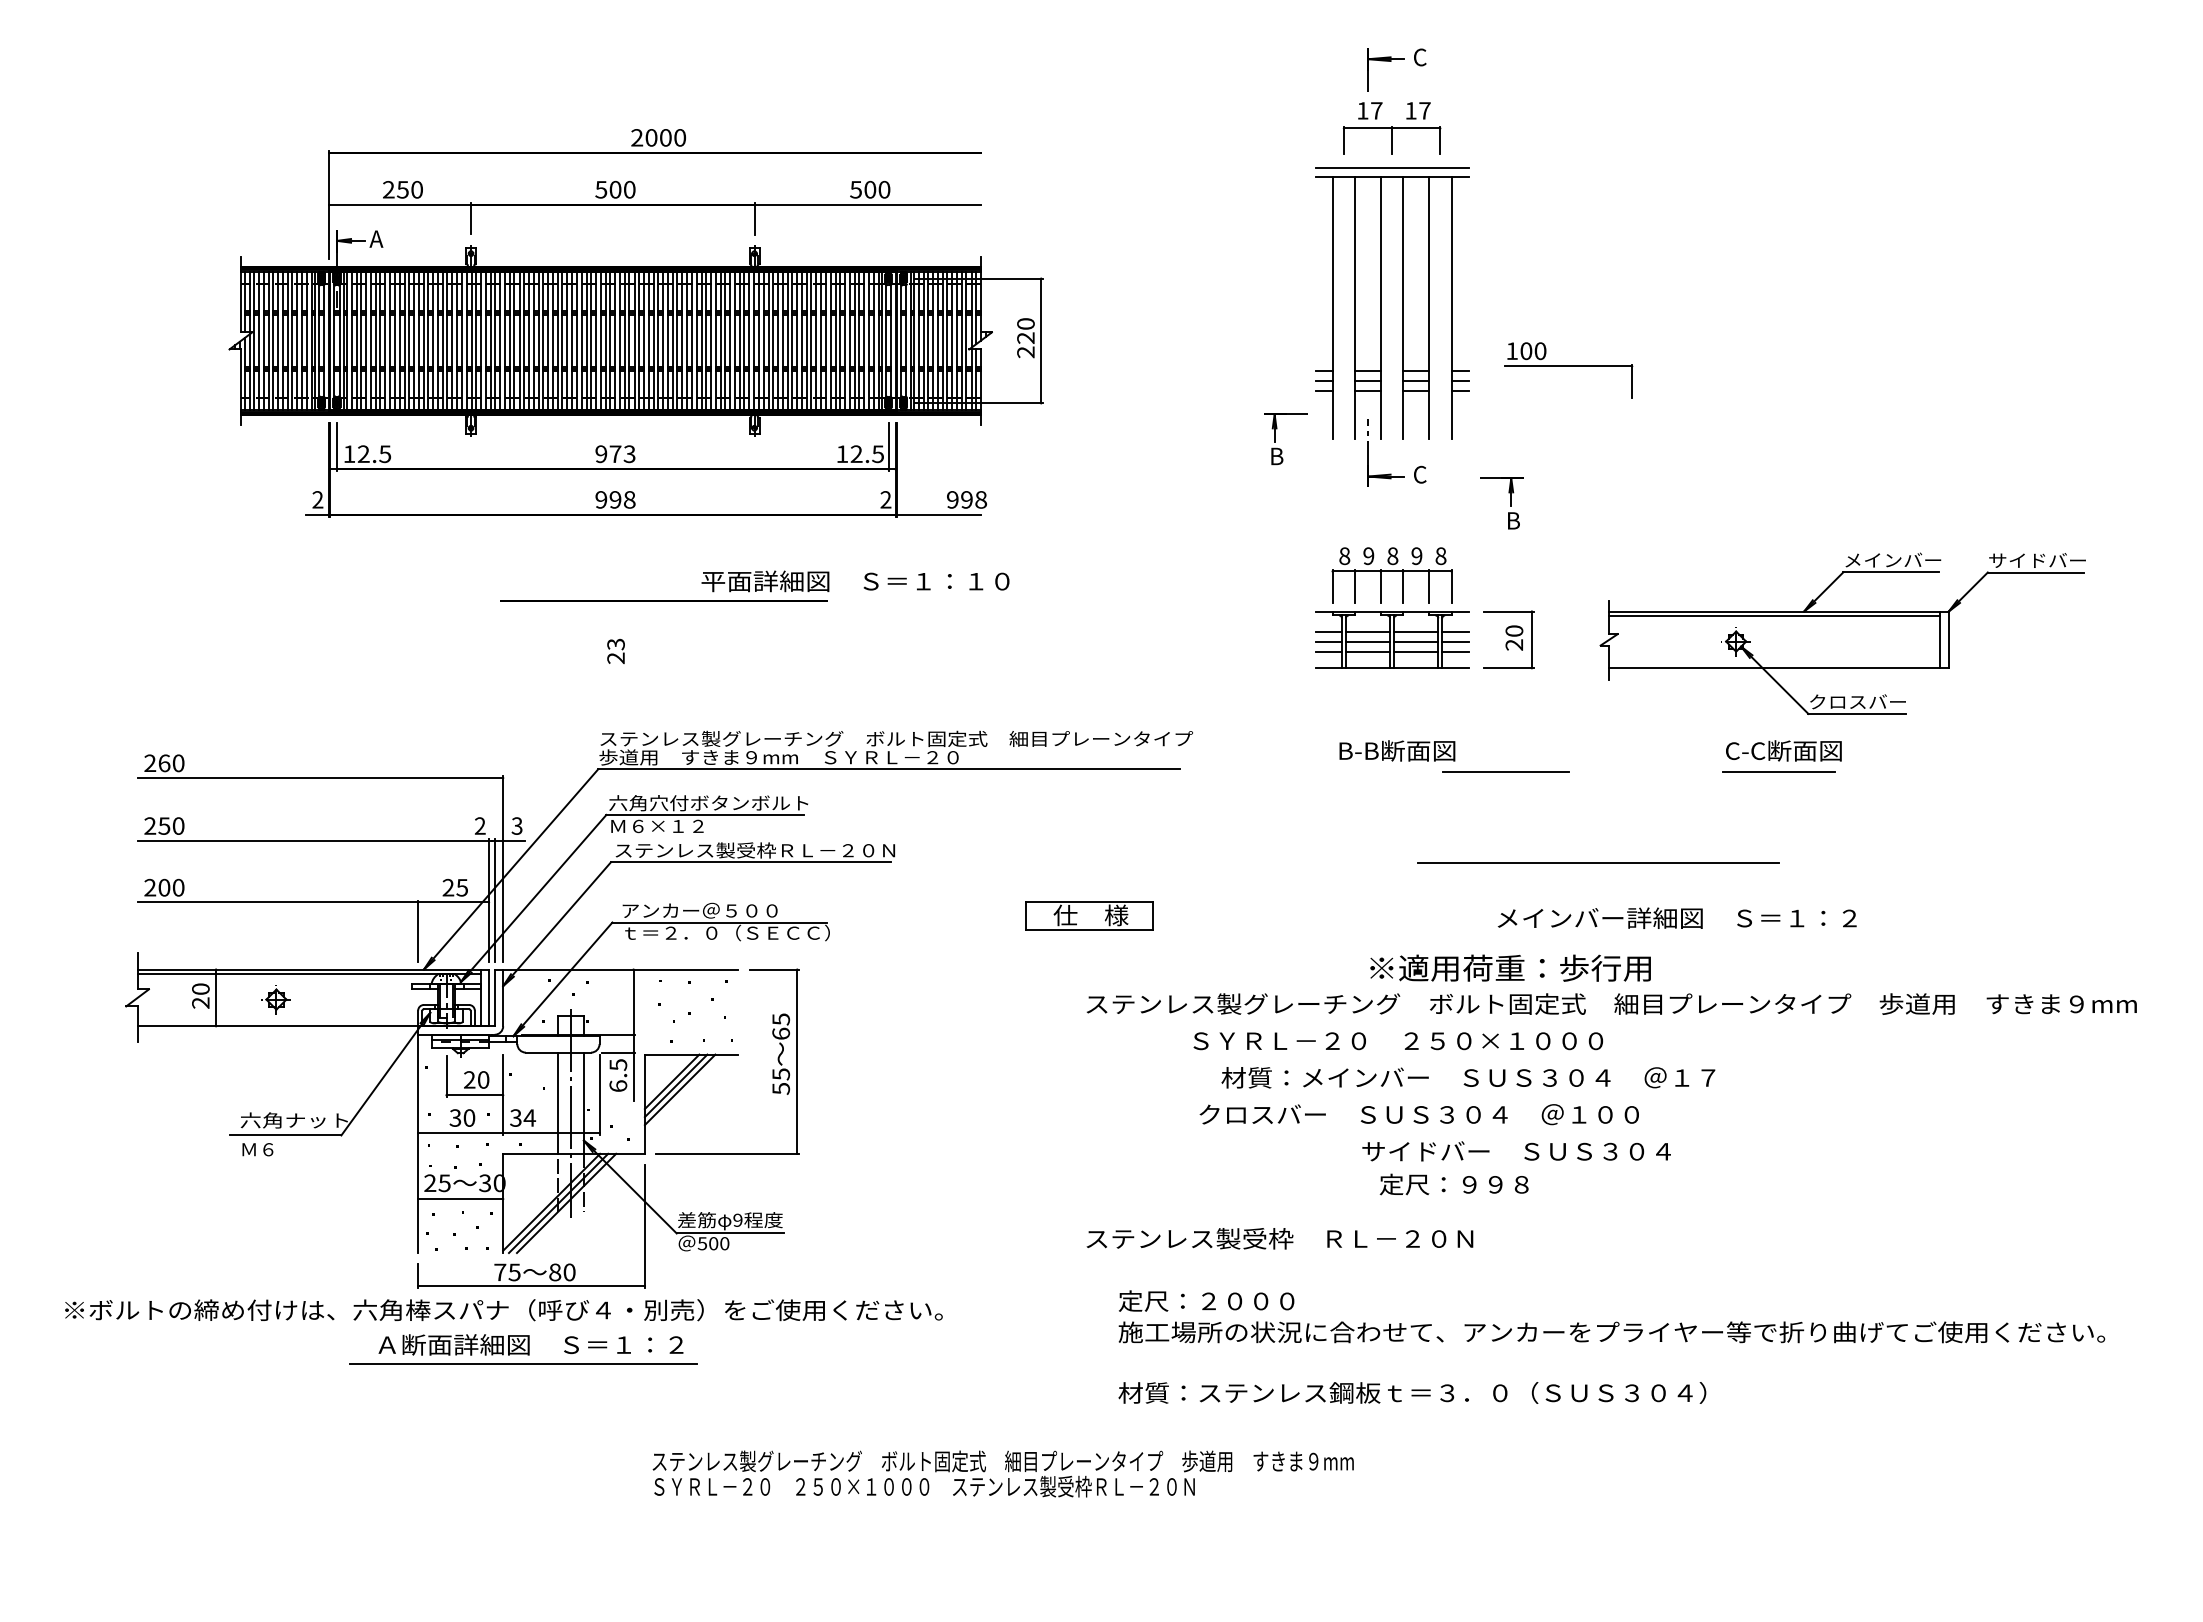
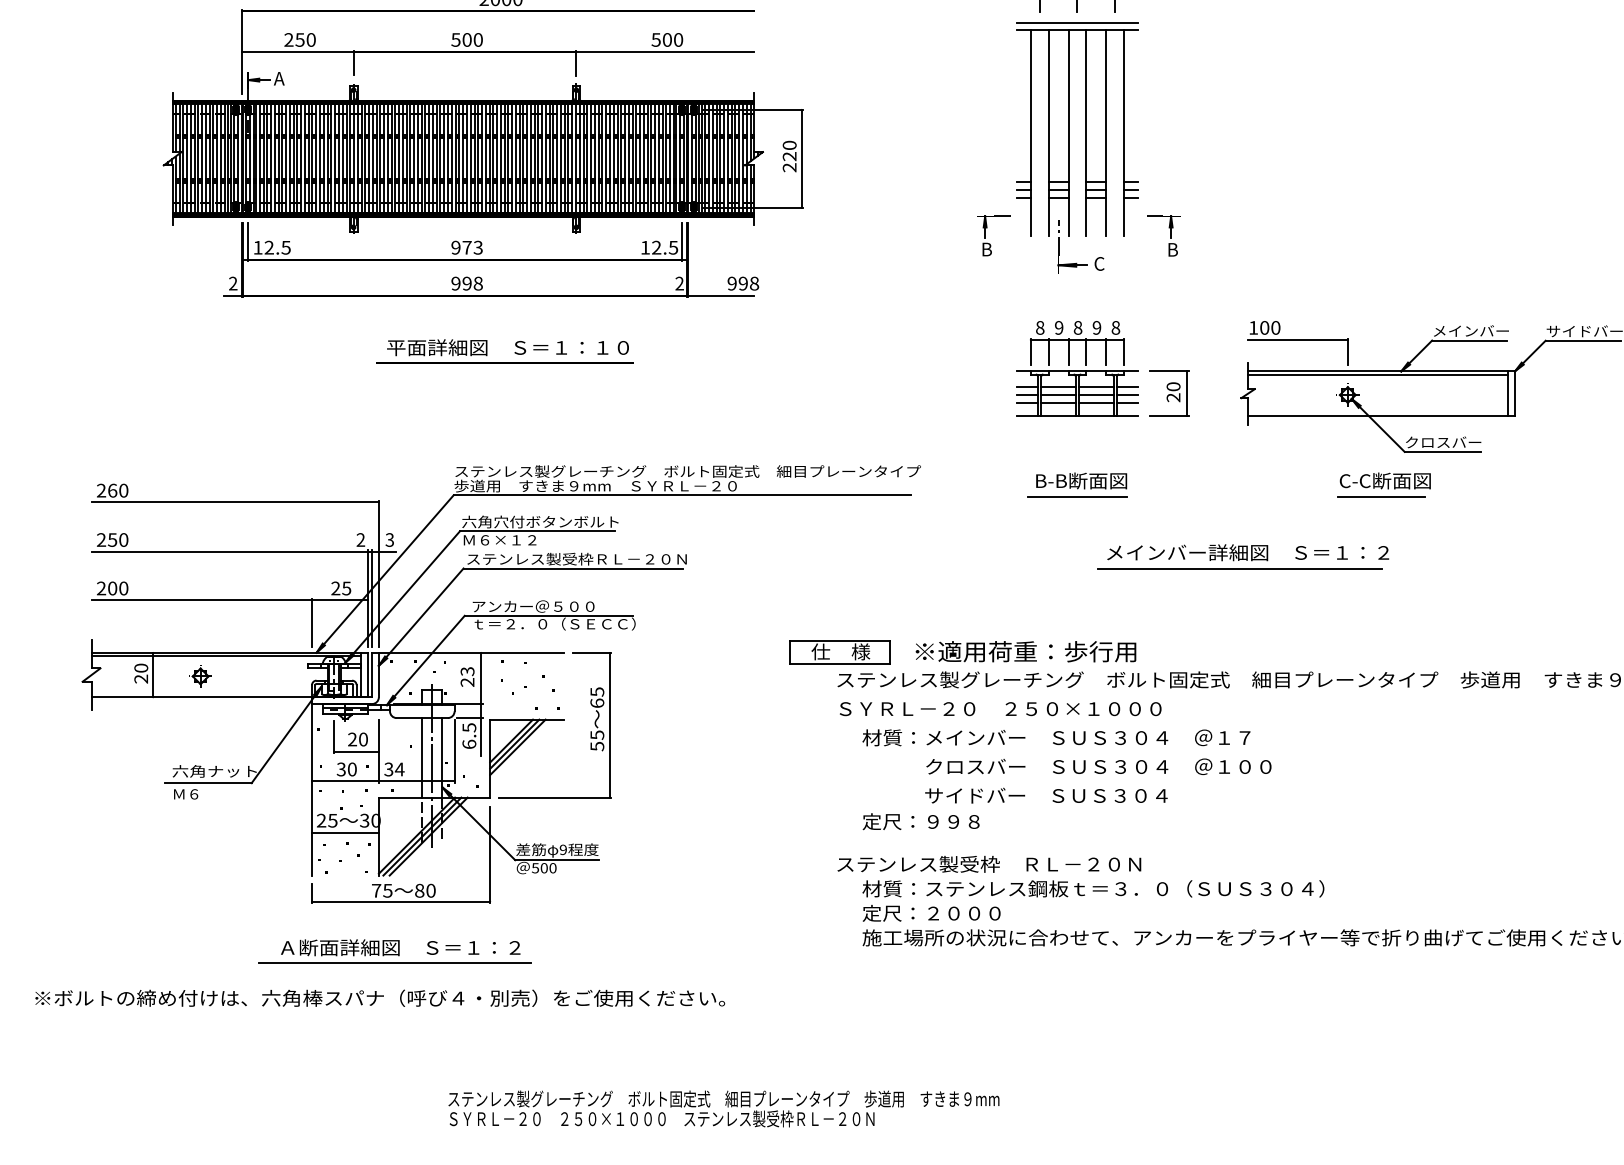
part: (1568, 370) -> (1297, 343), moved
part: (1510, 503) -> (1170, 236), moved
text: (855, 581) -> (507, 347), moved
text: (615, 650) -> (467, 676), moved
line: (1505, 771) -> (1076, 497), moved
part: (1089, 915) -> (839, 651), moved
text: (1676, 917) -> (1247, 552), moved
text: (1510, 967) -> (1025, 651), moved
text: (1397, 1041) -> (999, 709), moved
text: (1468, 1077) -> (1056, 737), moved
text: (1516, 1151) -> (1046, 795), moved
text: (1453, 1184) -> (920, 821), moved
text: (503, 1310) -> (379, 998), moved
text: (1412, 1392) -> (1093, 888), moved
text: (1002, 1473) -> (723, 1108), moved

